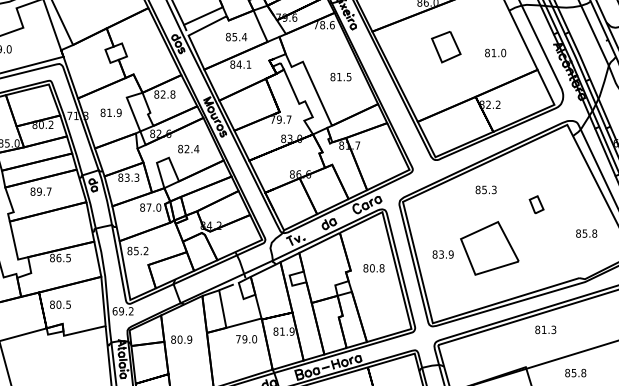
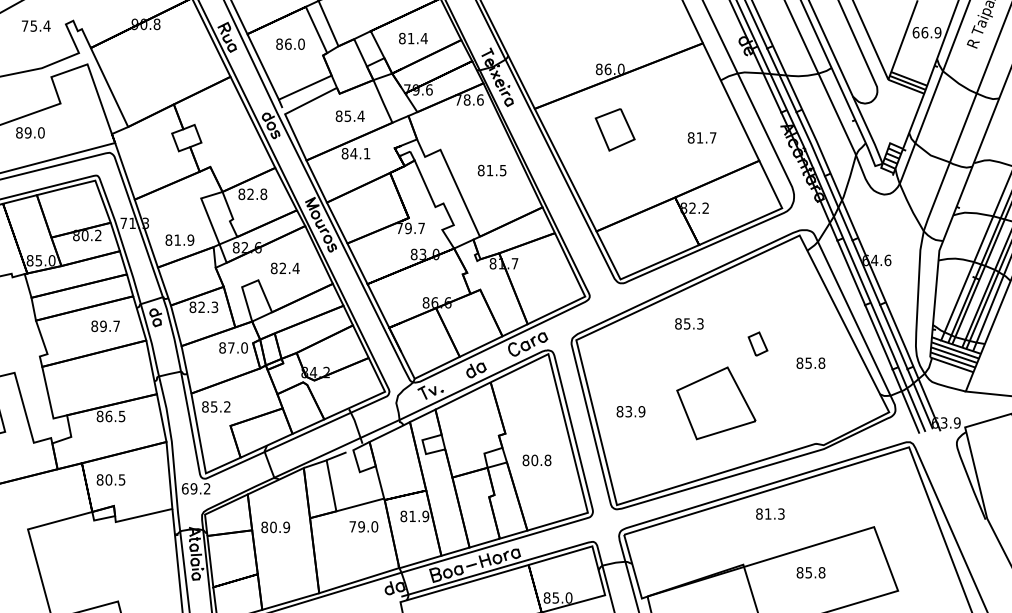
part: (445, 46) -> (614, 129), moved
text: (503, 52) -> (712, 137), 81.0 -> 81.7
part: (110, 112) -> (179, 239), moved
text: (127, 177) -> (201, 307), 83.3 -> 82.3
part: (40, 191) -> (105, 326), moved
part: (586, 233) -> (810, 362), moved
part: (489, 248) -> (716, 403), moved
part: (373, 268) -> (536, 460), moved

